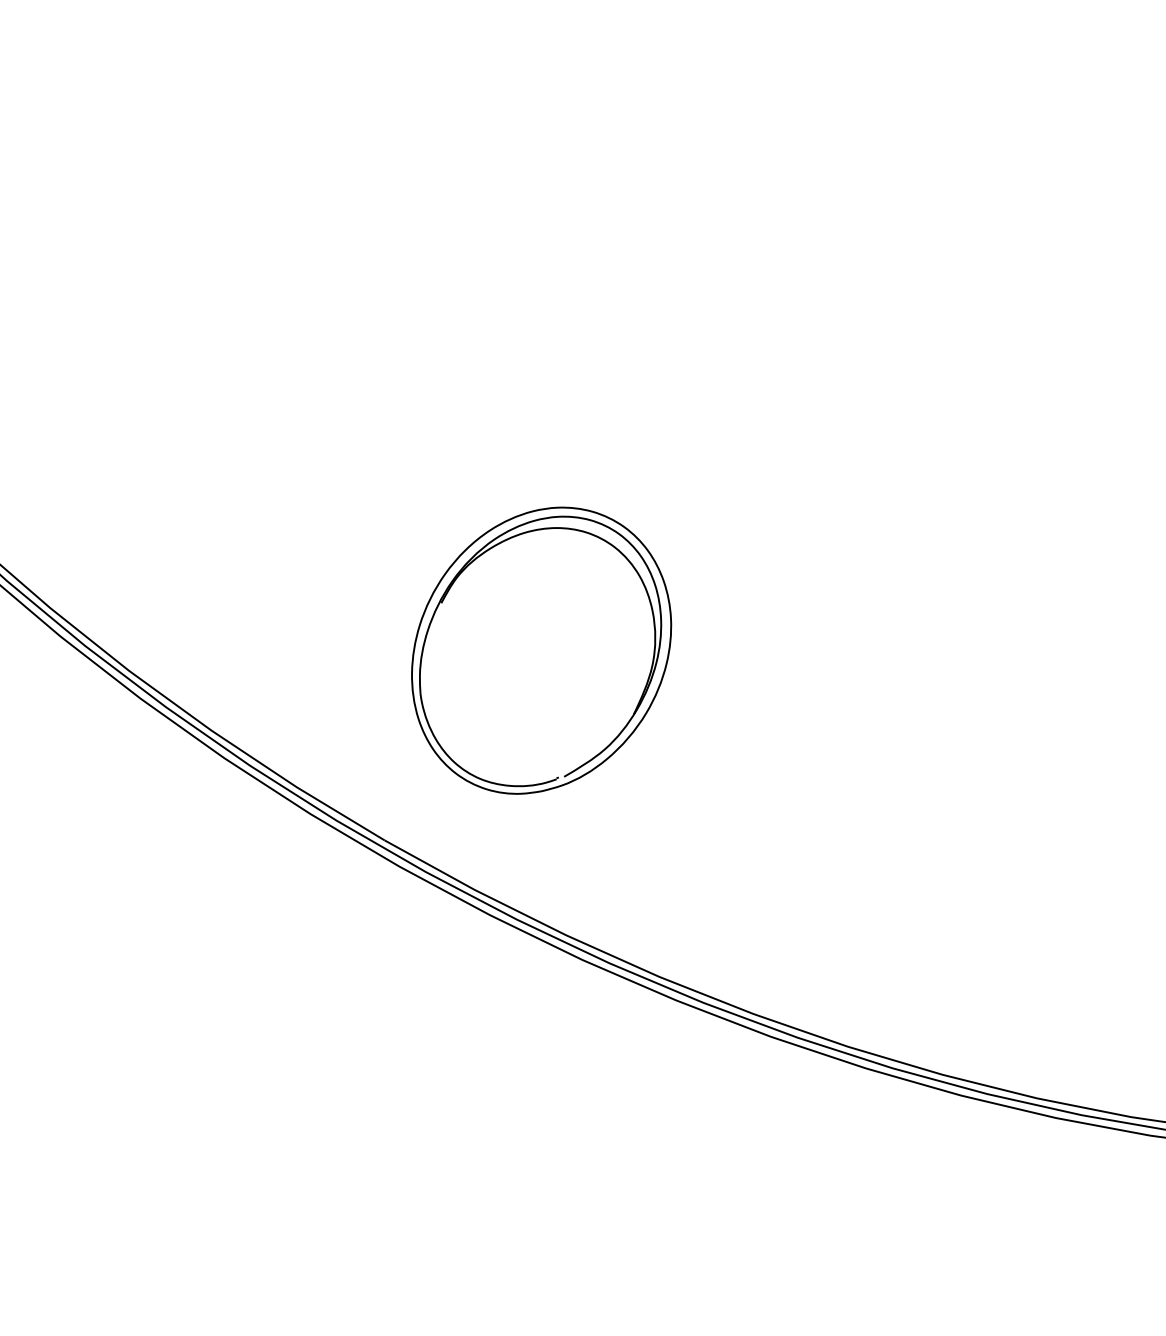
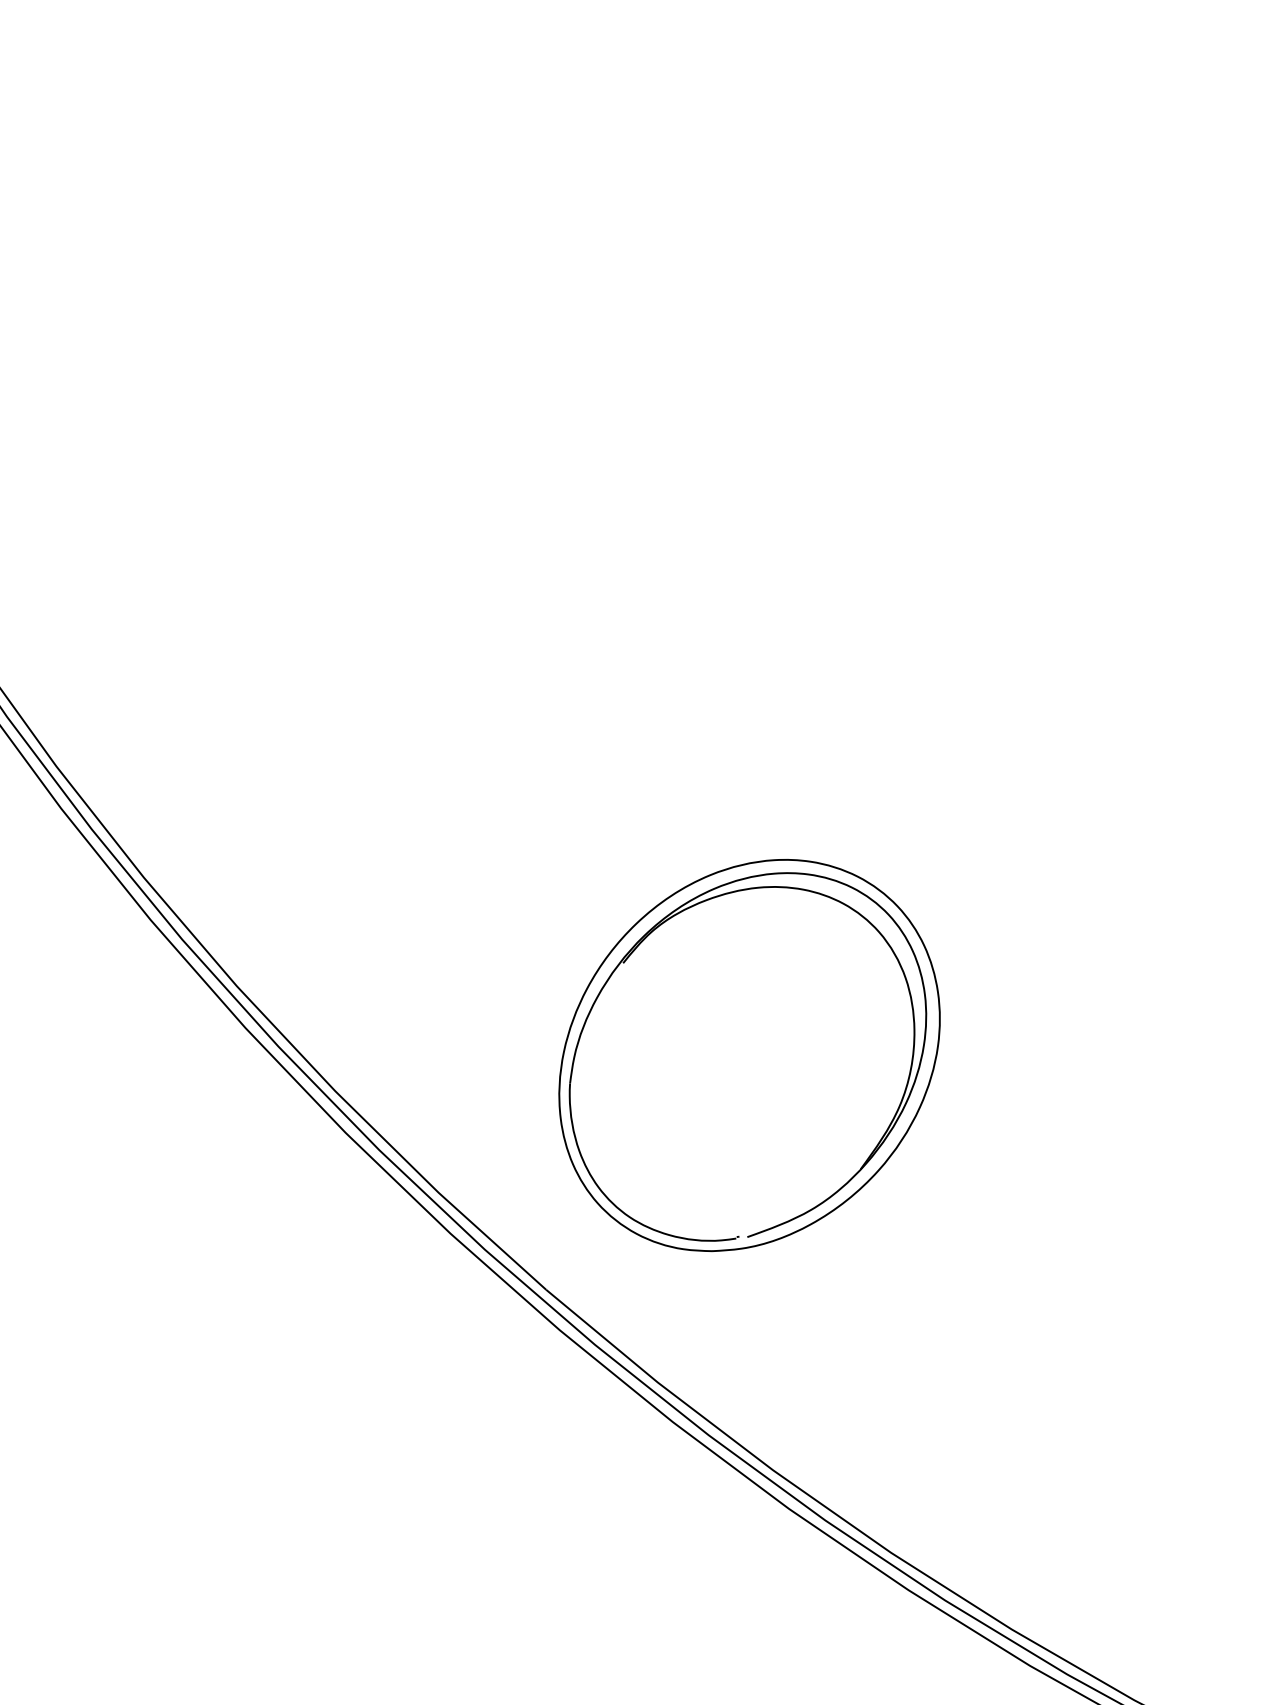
part: (541, 650) -> (749, 1055), moved

